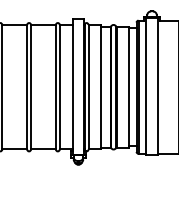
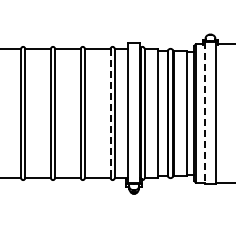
line: (55, 87) -> (110, 113), solid -> dashed
line: (146, 87) -> (204, 113), solid -> dashed

